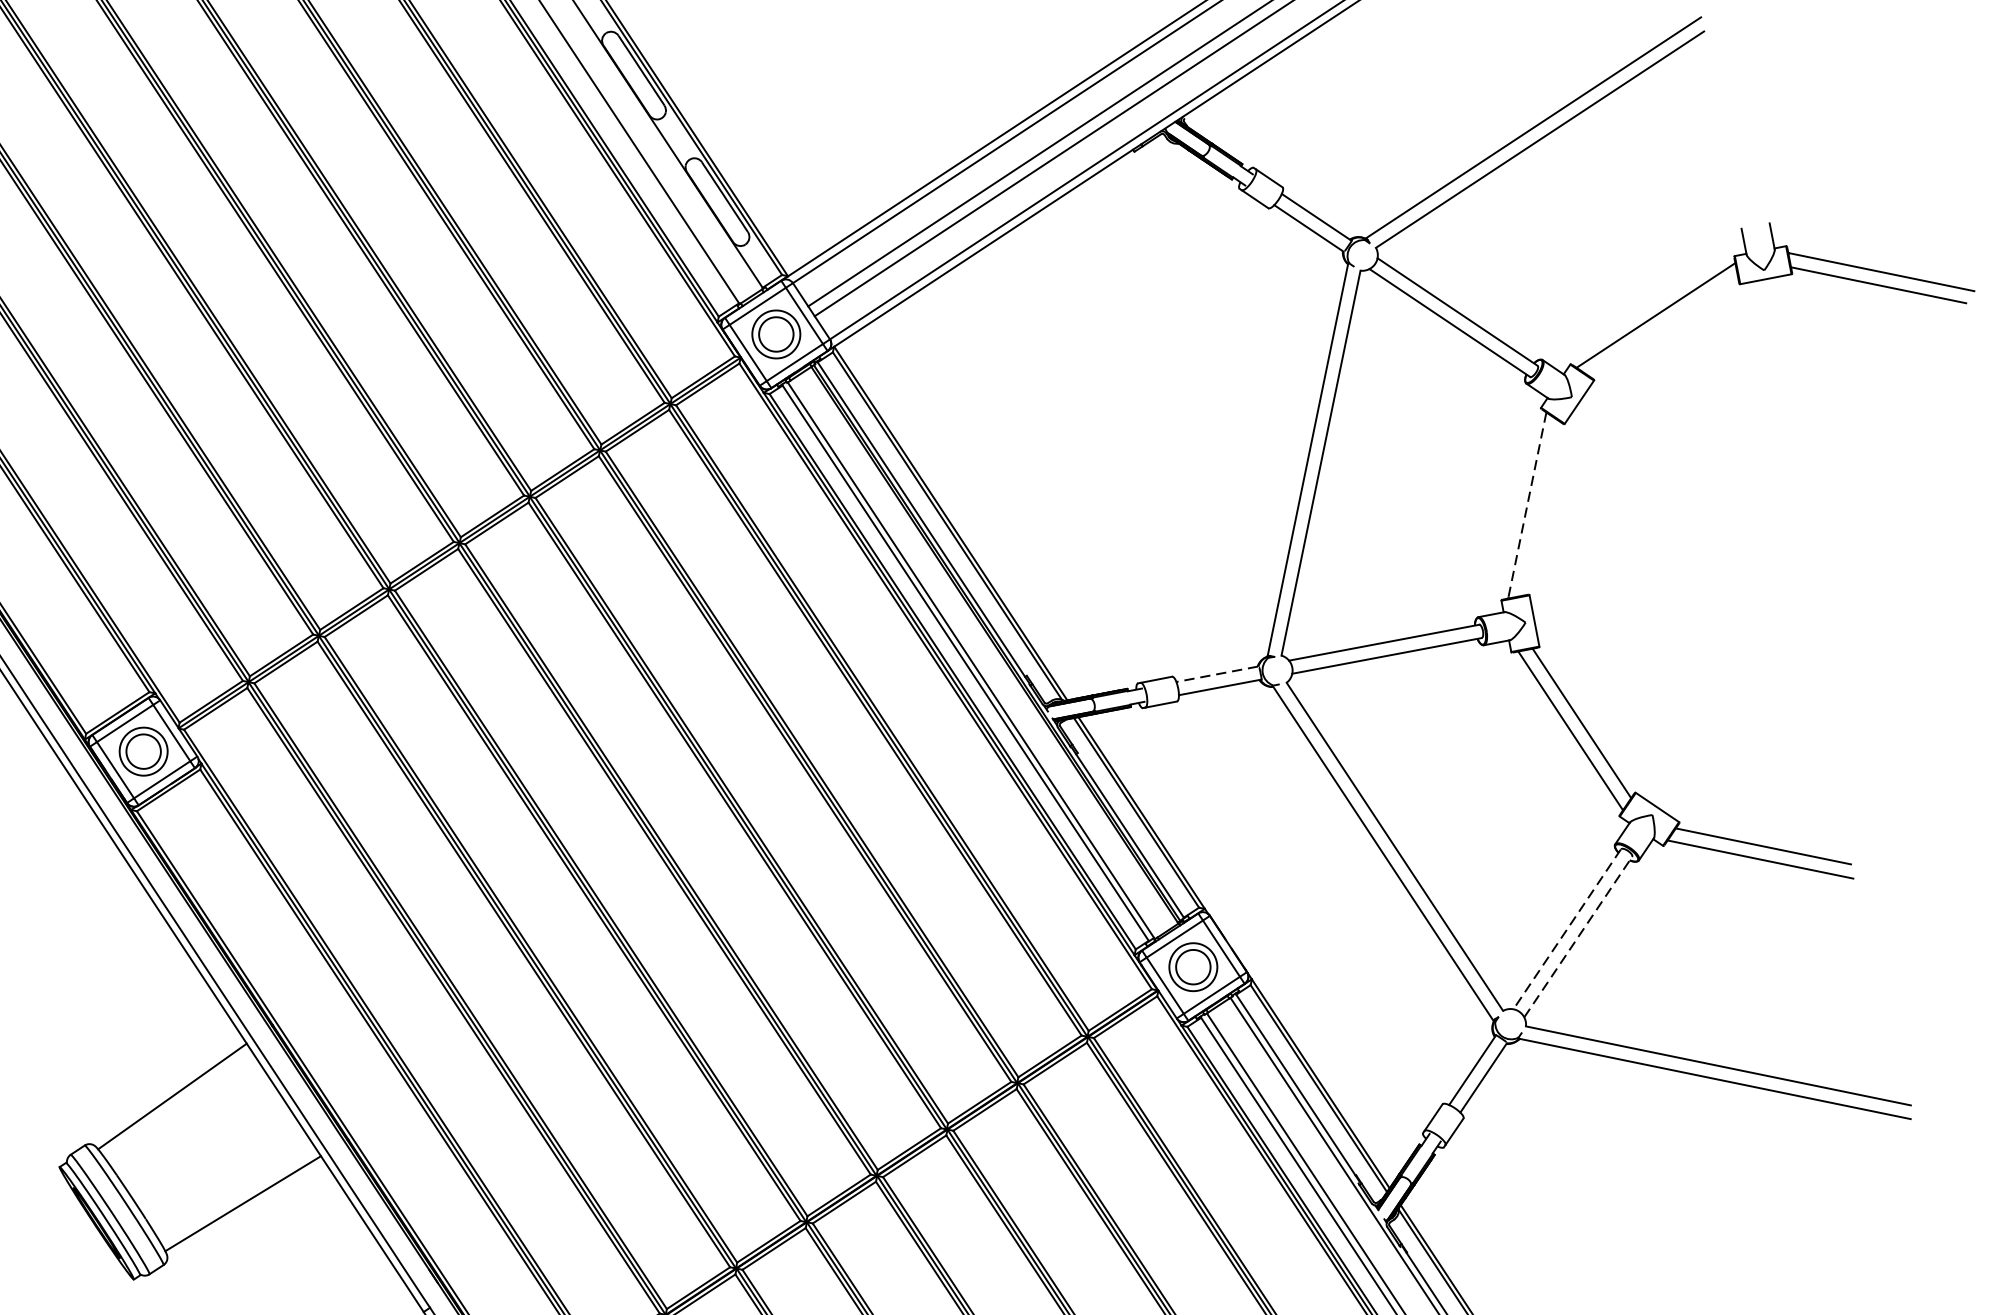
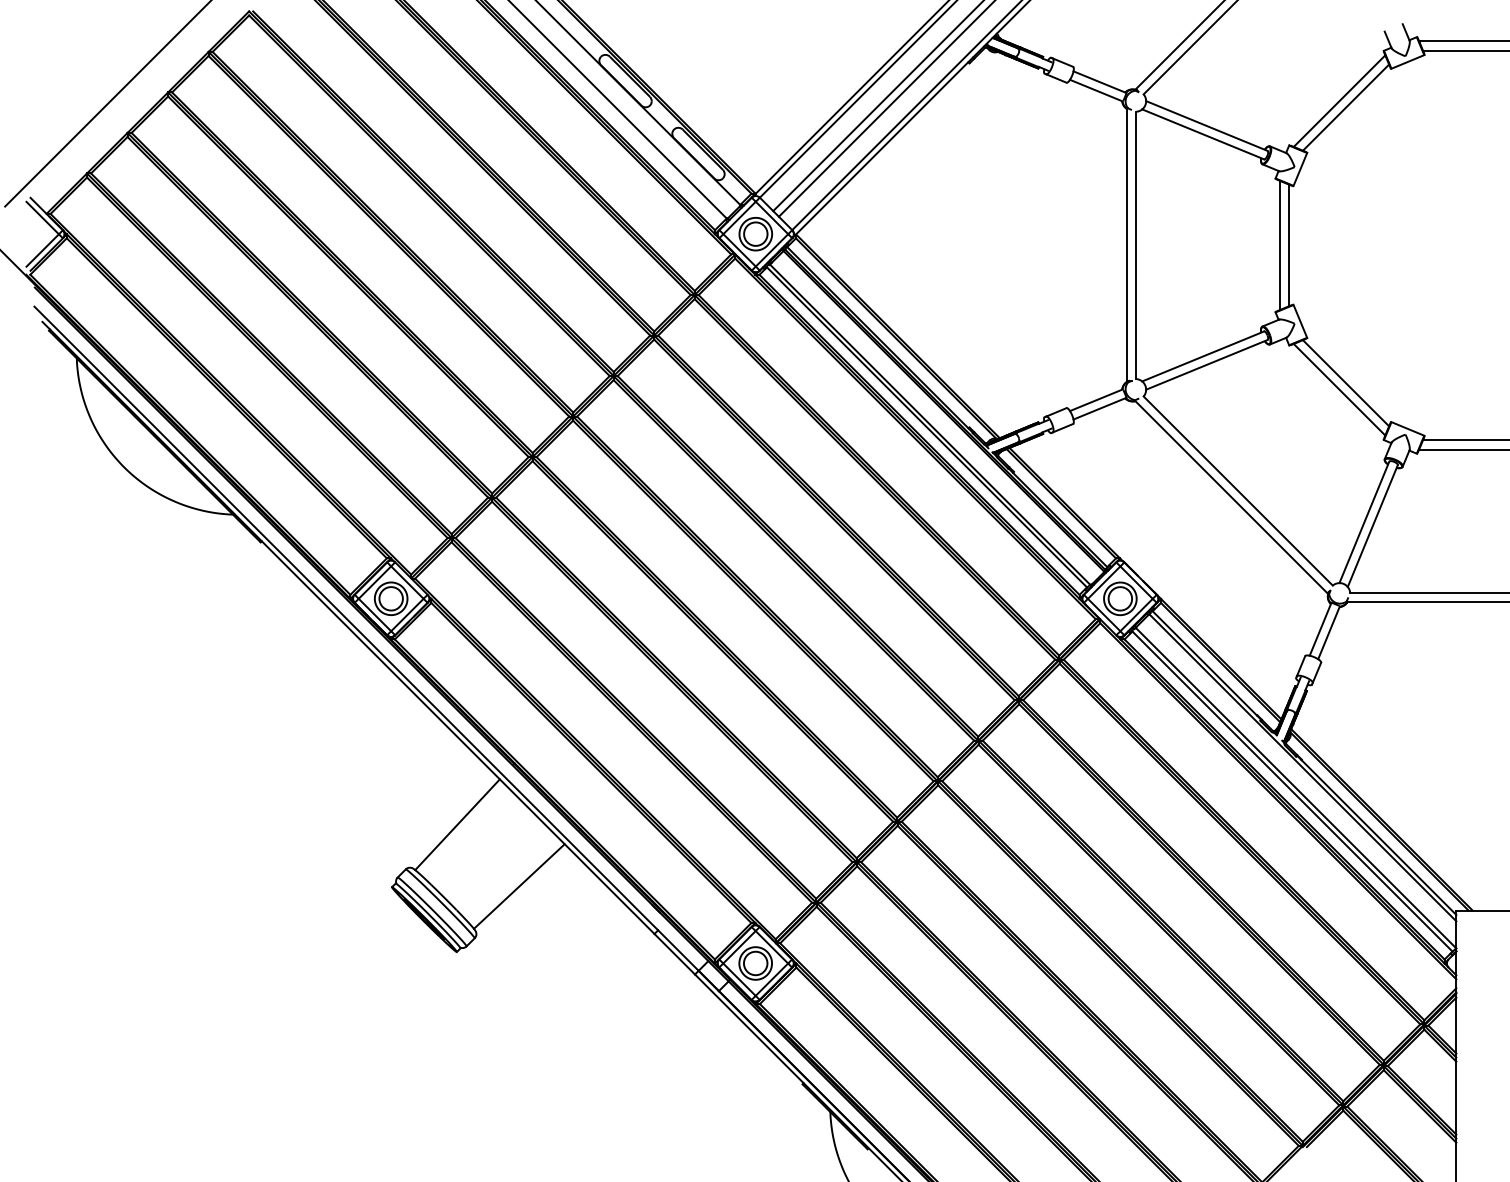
line: (1662, 326) -> (1345, 107), added
line: (1526, 505) -> (1279, 245), dashed -> solid
line: (1539, 508) -> (1288, 245), added
line: (1216, 674) -> (1095, 400), dashed -> solid
line: (1567, 929) -> (1364, 522), dashed -> solid
line: (1577, 937) -> (1372, 526), dashed -> solid

